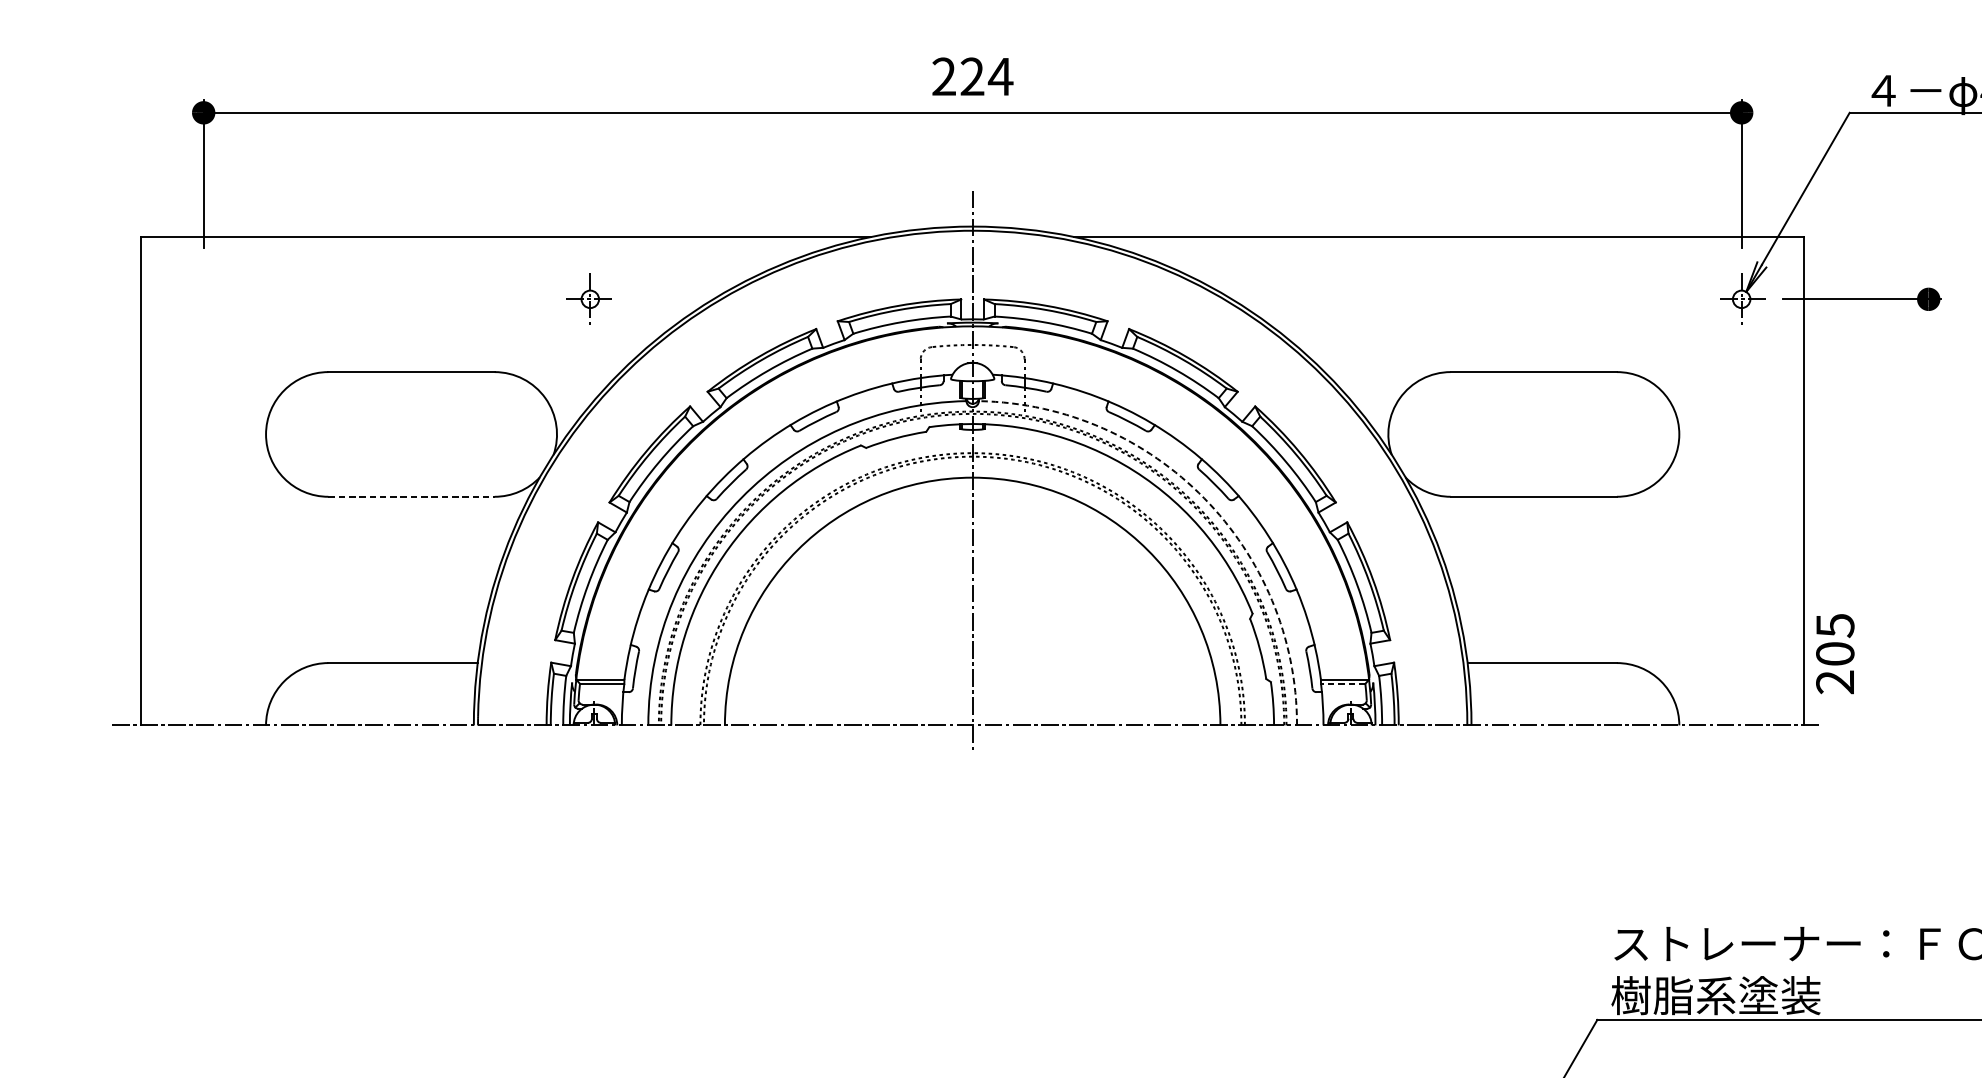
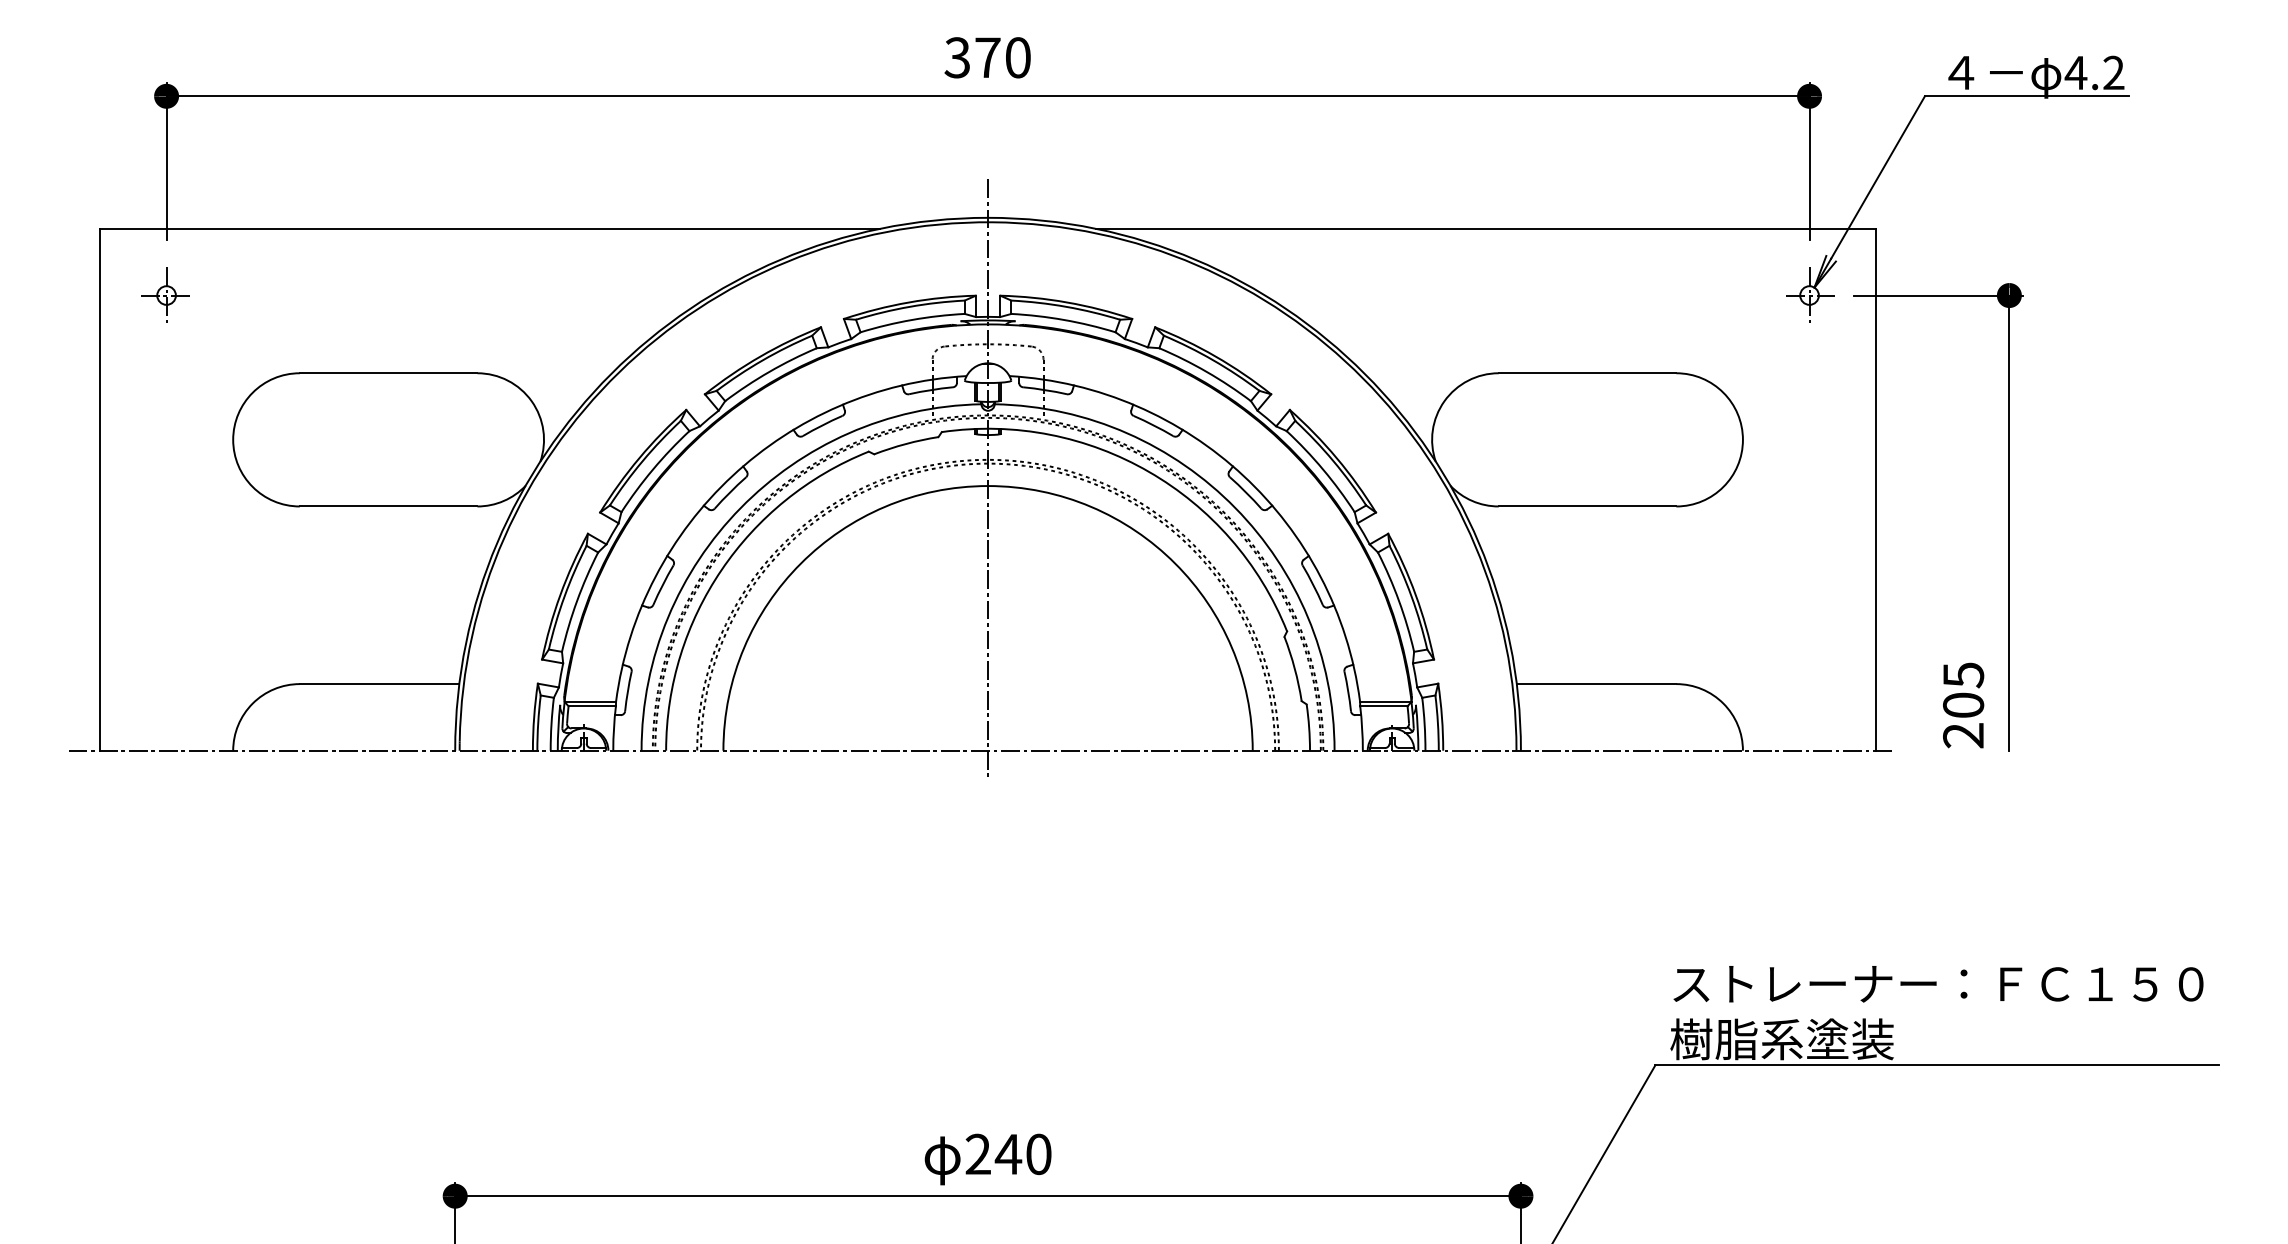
text: (972, 76) -> (987, 57), 224 -> 370
part: (589, 298) -> (165, 294), moved
line: (411, 496) -> (388, 506), dashed -> solid
arc: (1204, 498) -> (1235, 508), dashed -> solid
line: (1928, 511) -> (2009, 522), added
text: (1835, 654) -> (1963, 705), moved
line: (1342, 684) -> (1383, 706), dashed -> solid

